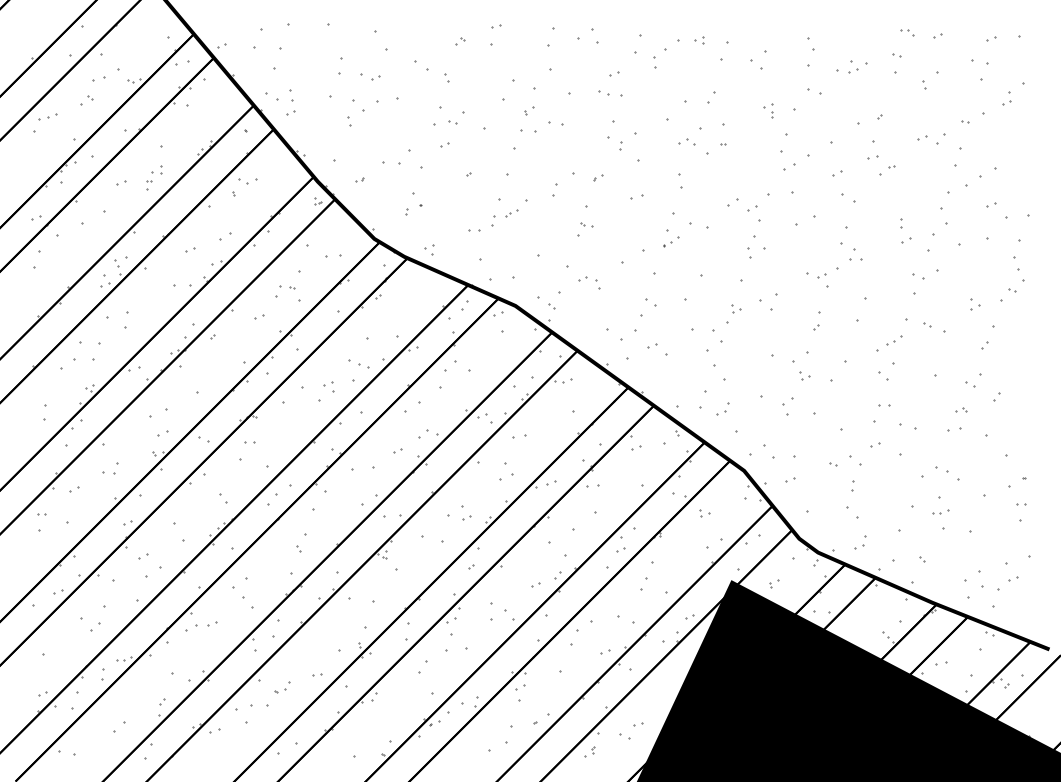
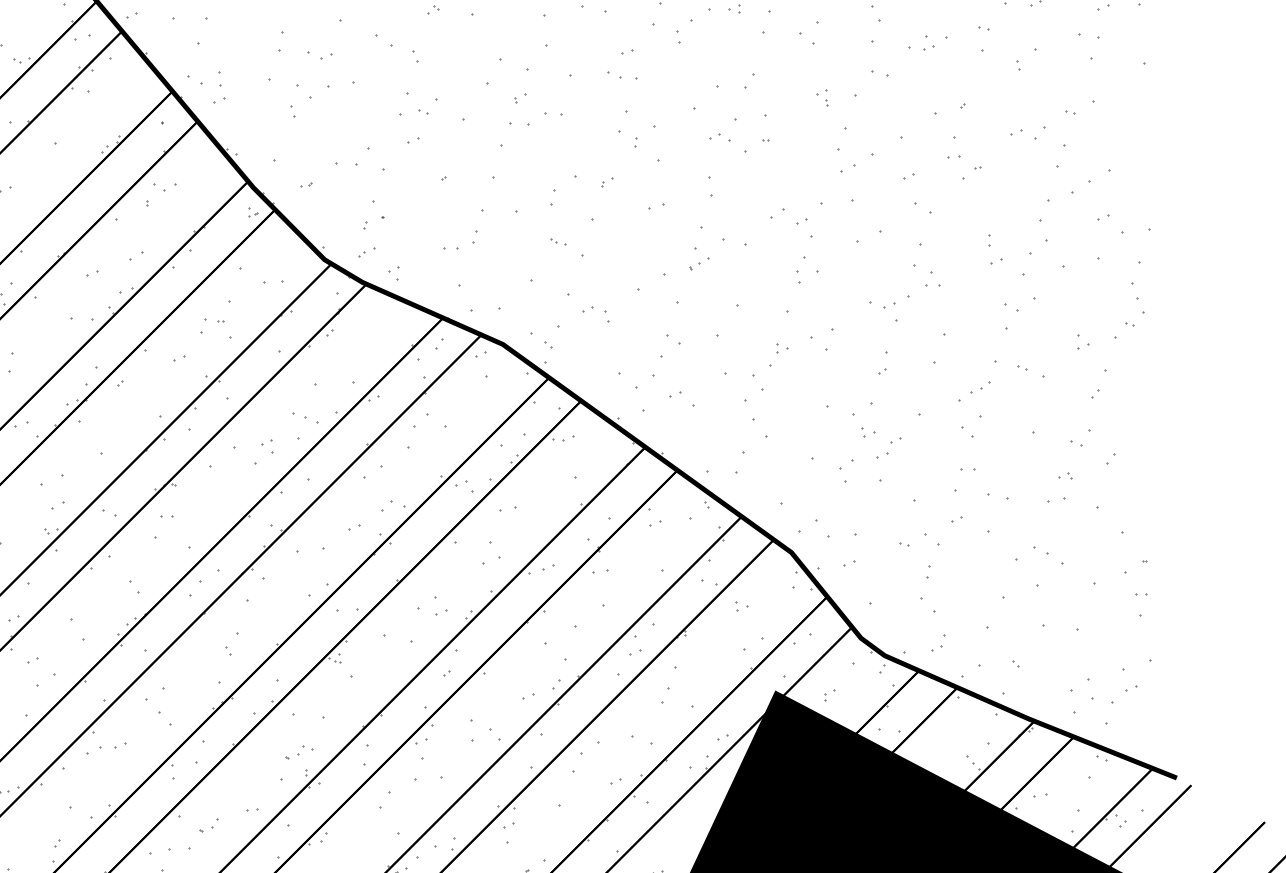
part: (1006, 98) -> (1122, 82), removed
part: (154, 177) -> (47, 182), removed
part: (511, 213) -> (366, 252), moved
part: (586, 224) -> (558, 241), moved
part: (722, 408) -> (884, 449), moved
part: (940, 511) -> (1039, 603), removed
part: (350, 629) -> (294, 752), added

